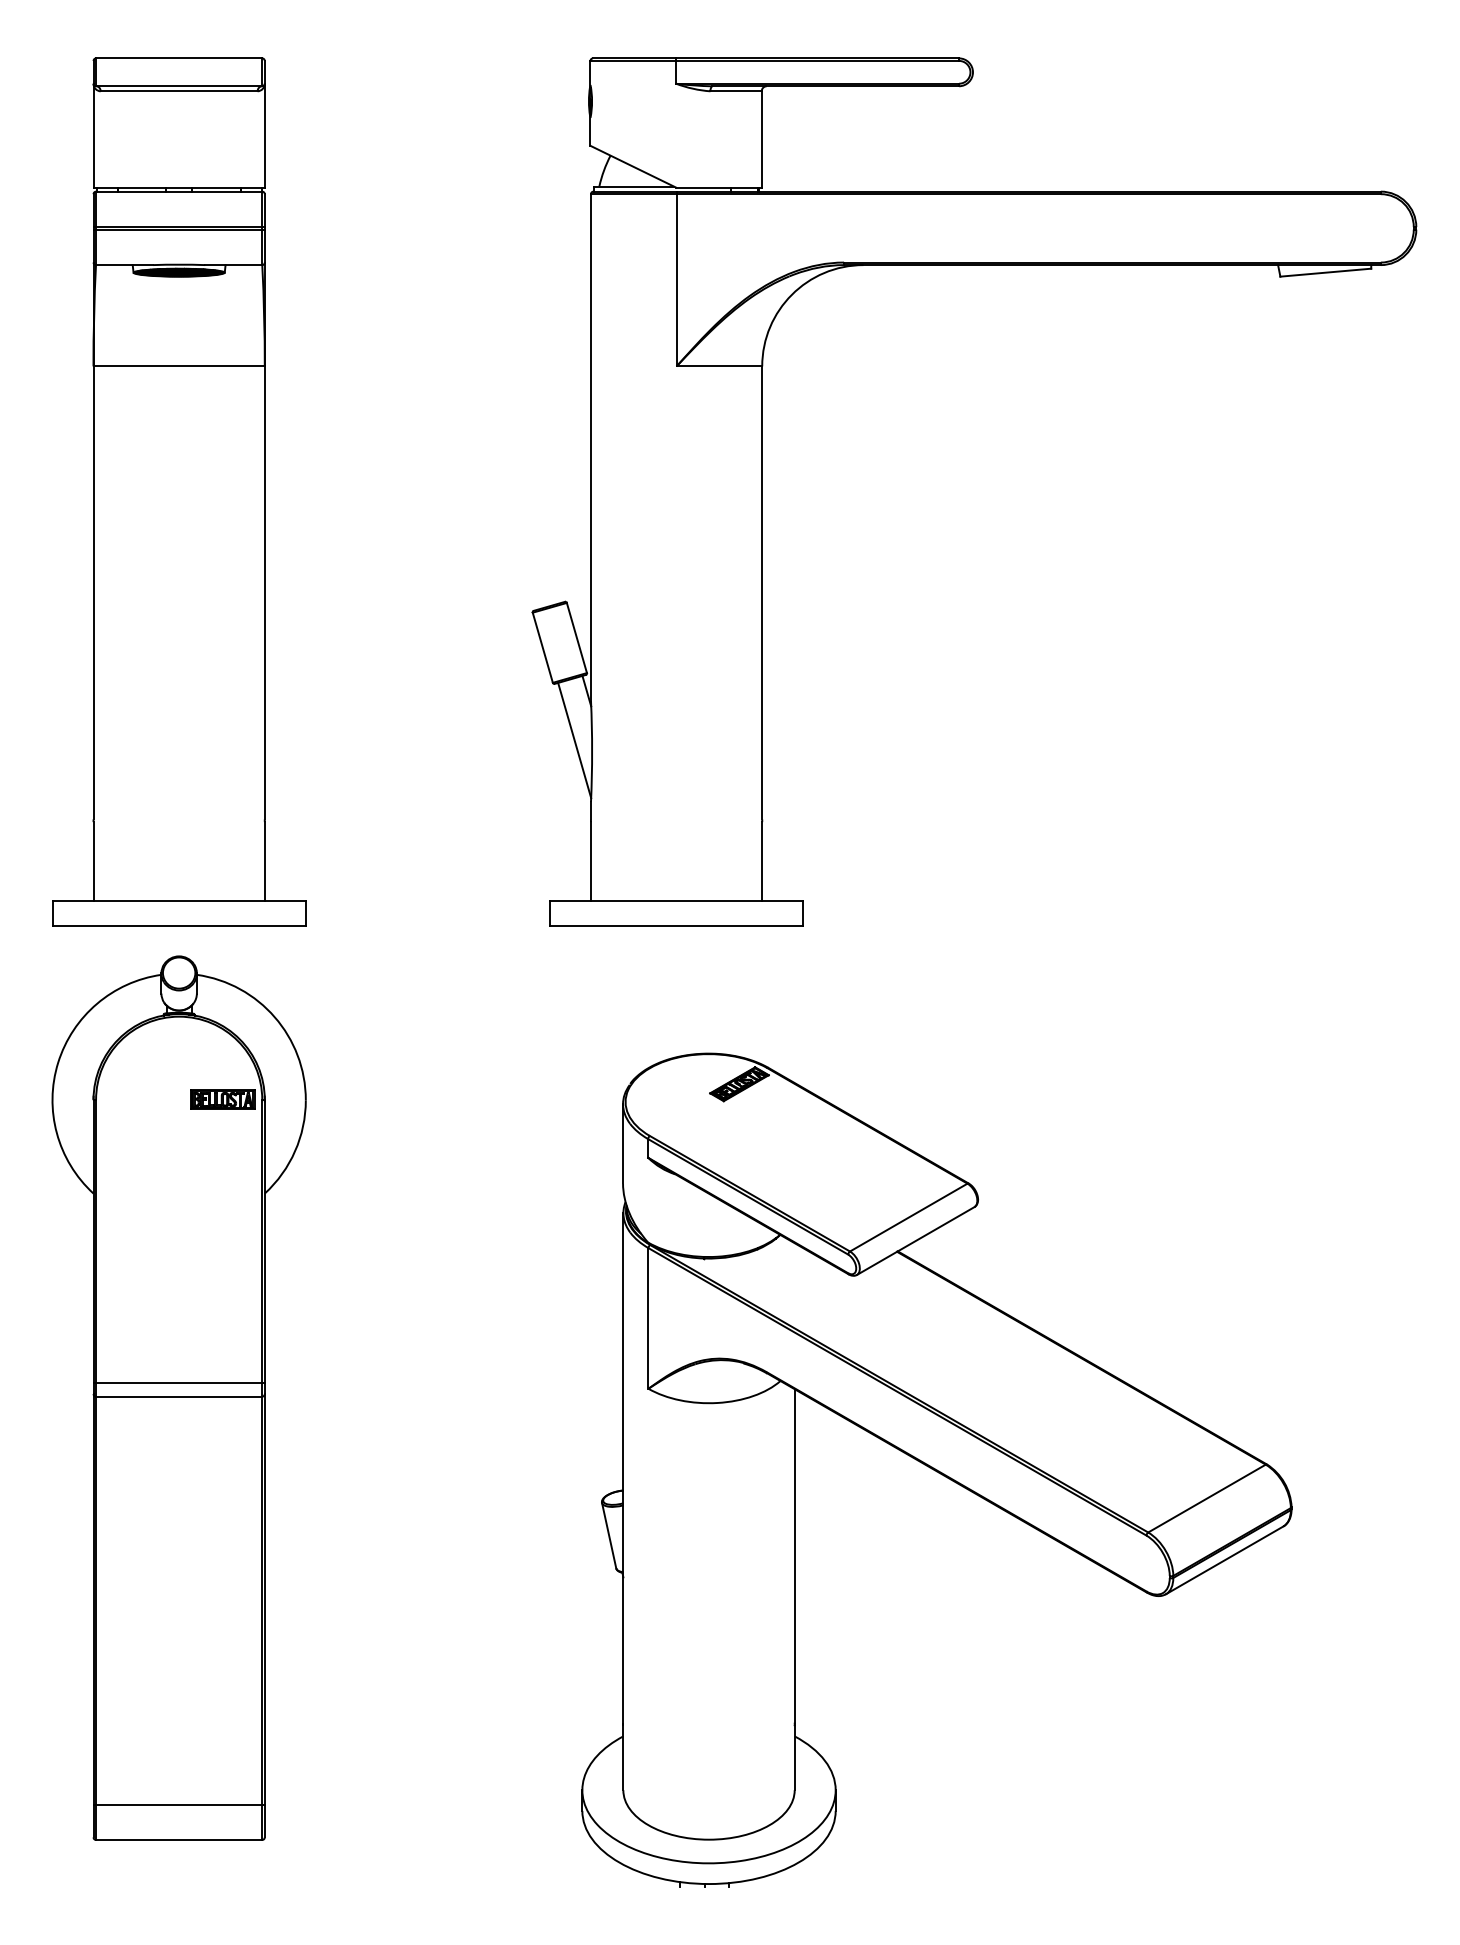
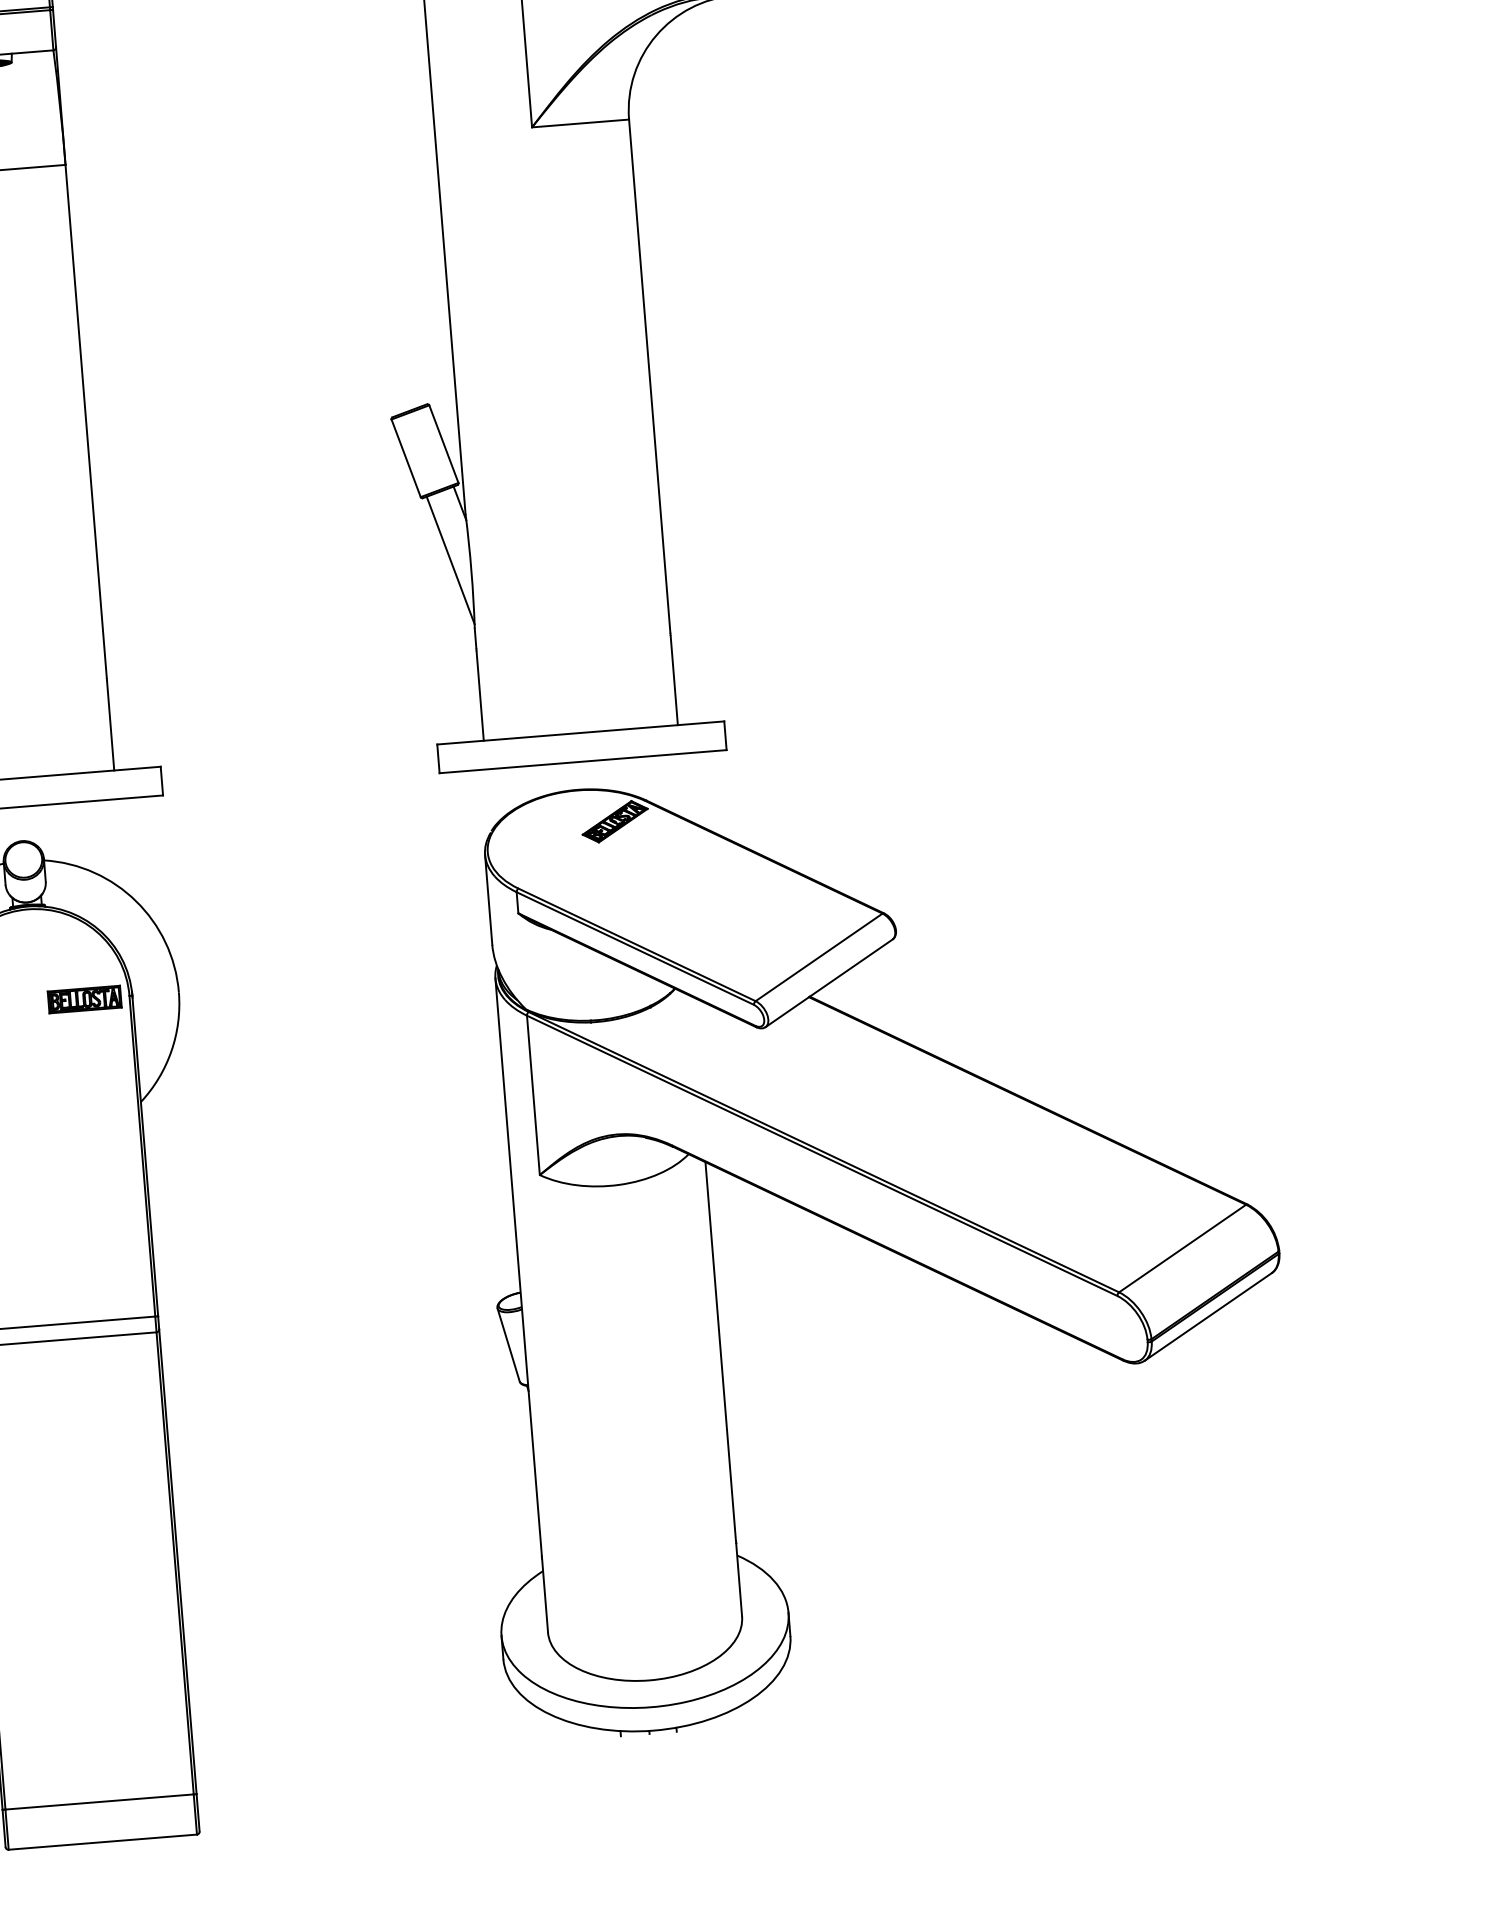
part: (936, 1469) -> (873, 1240), moved

